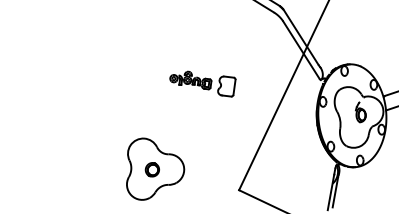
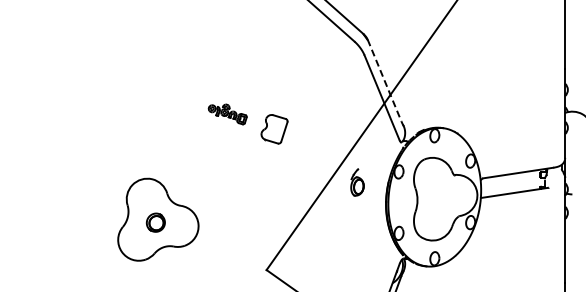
line: (300, 37) -> (384, 80), solid -> dashed
part: (190, 81) -> (227, 114), size x0.7
part: (360, 112) -> (357, 182), moved

